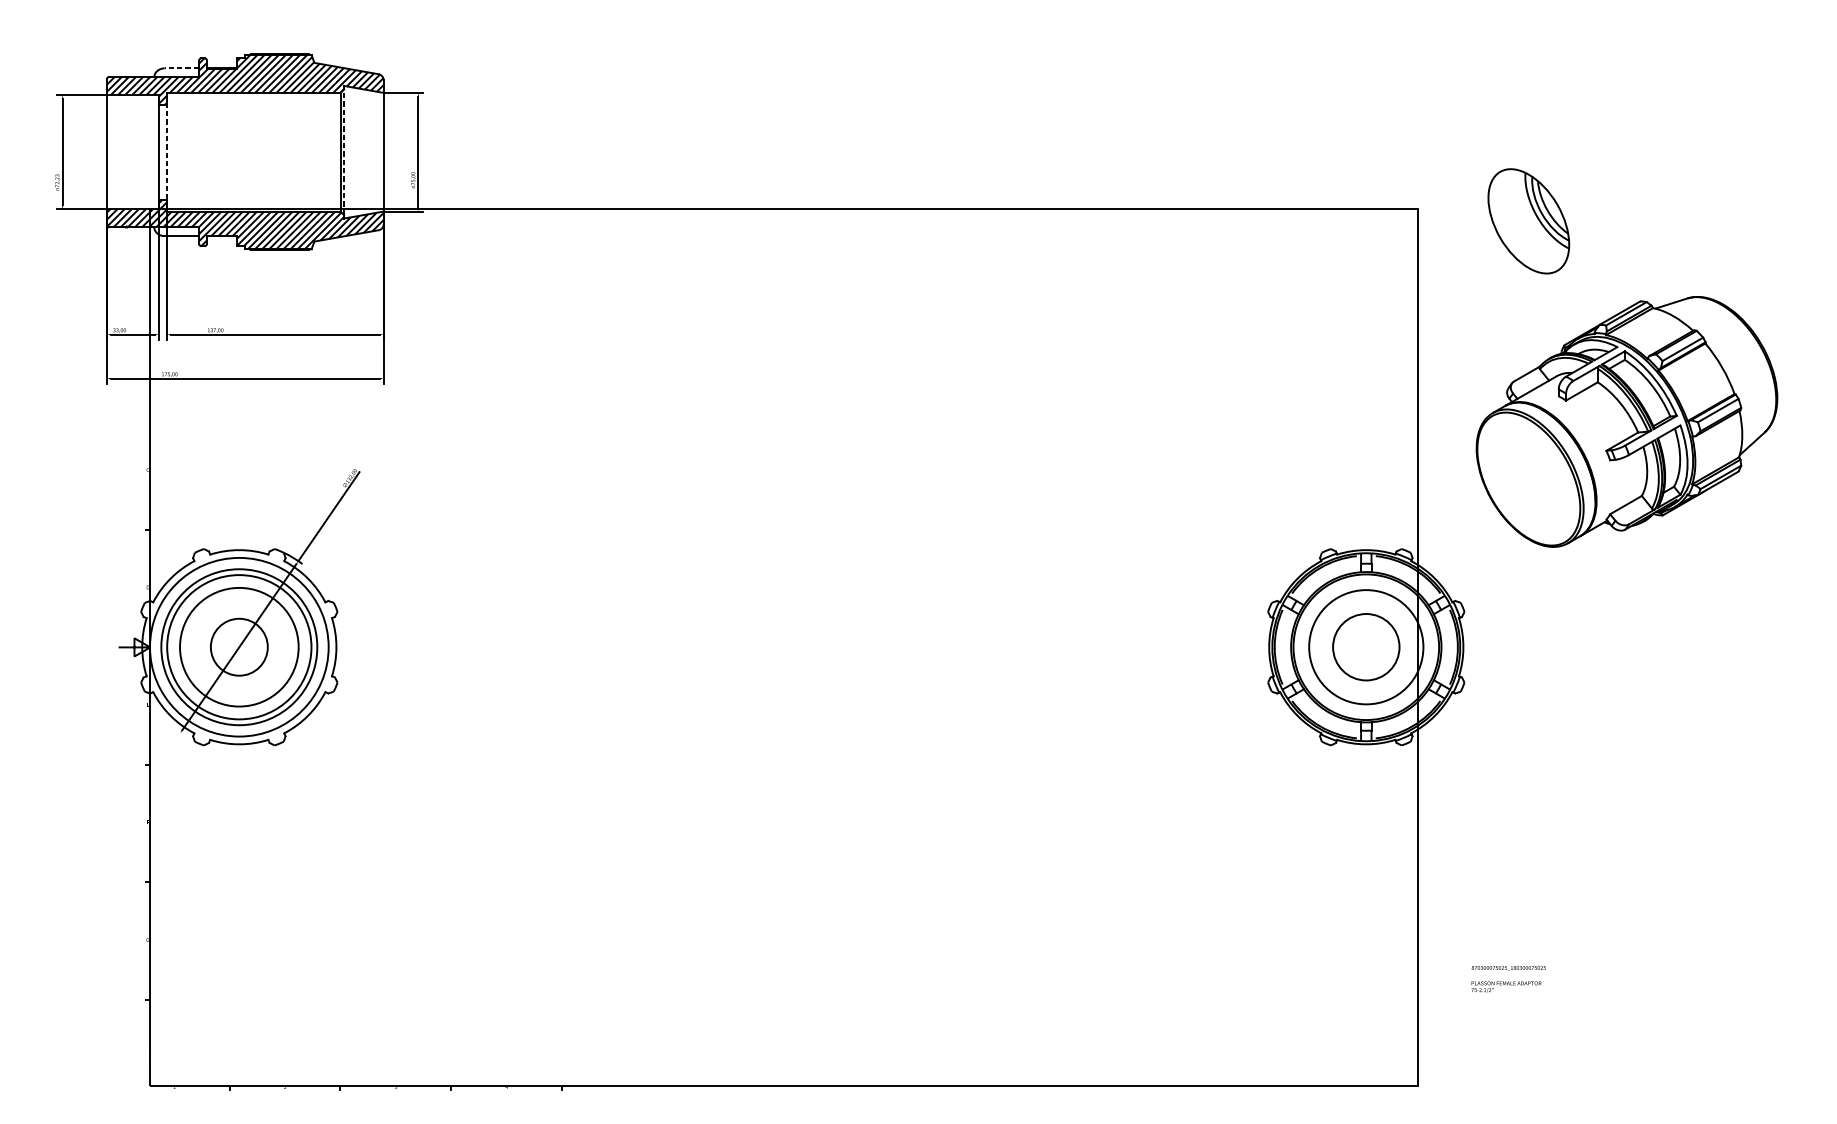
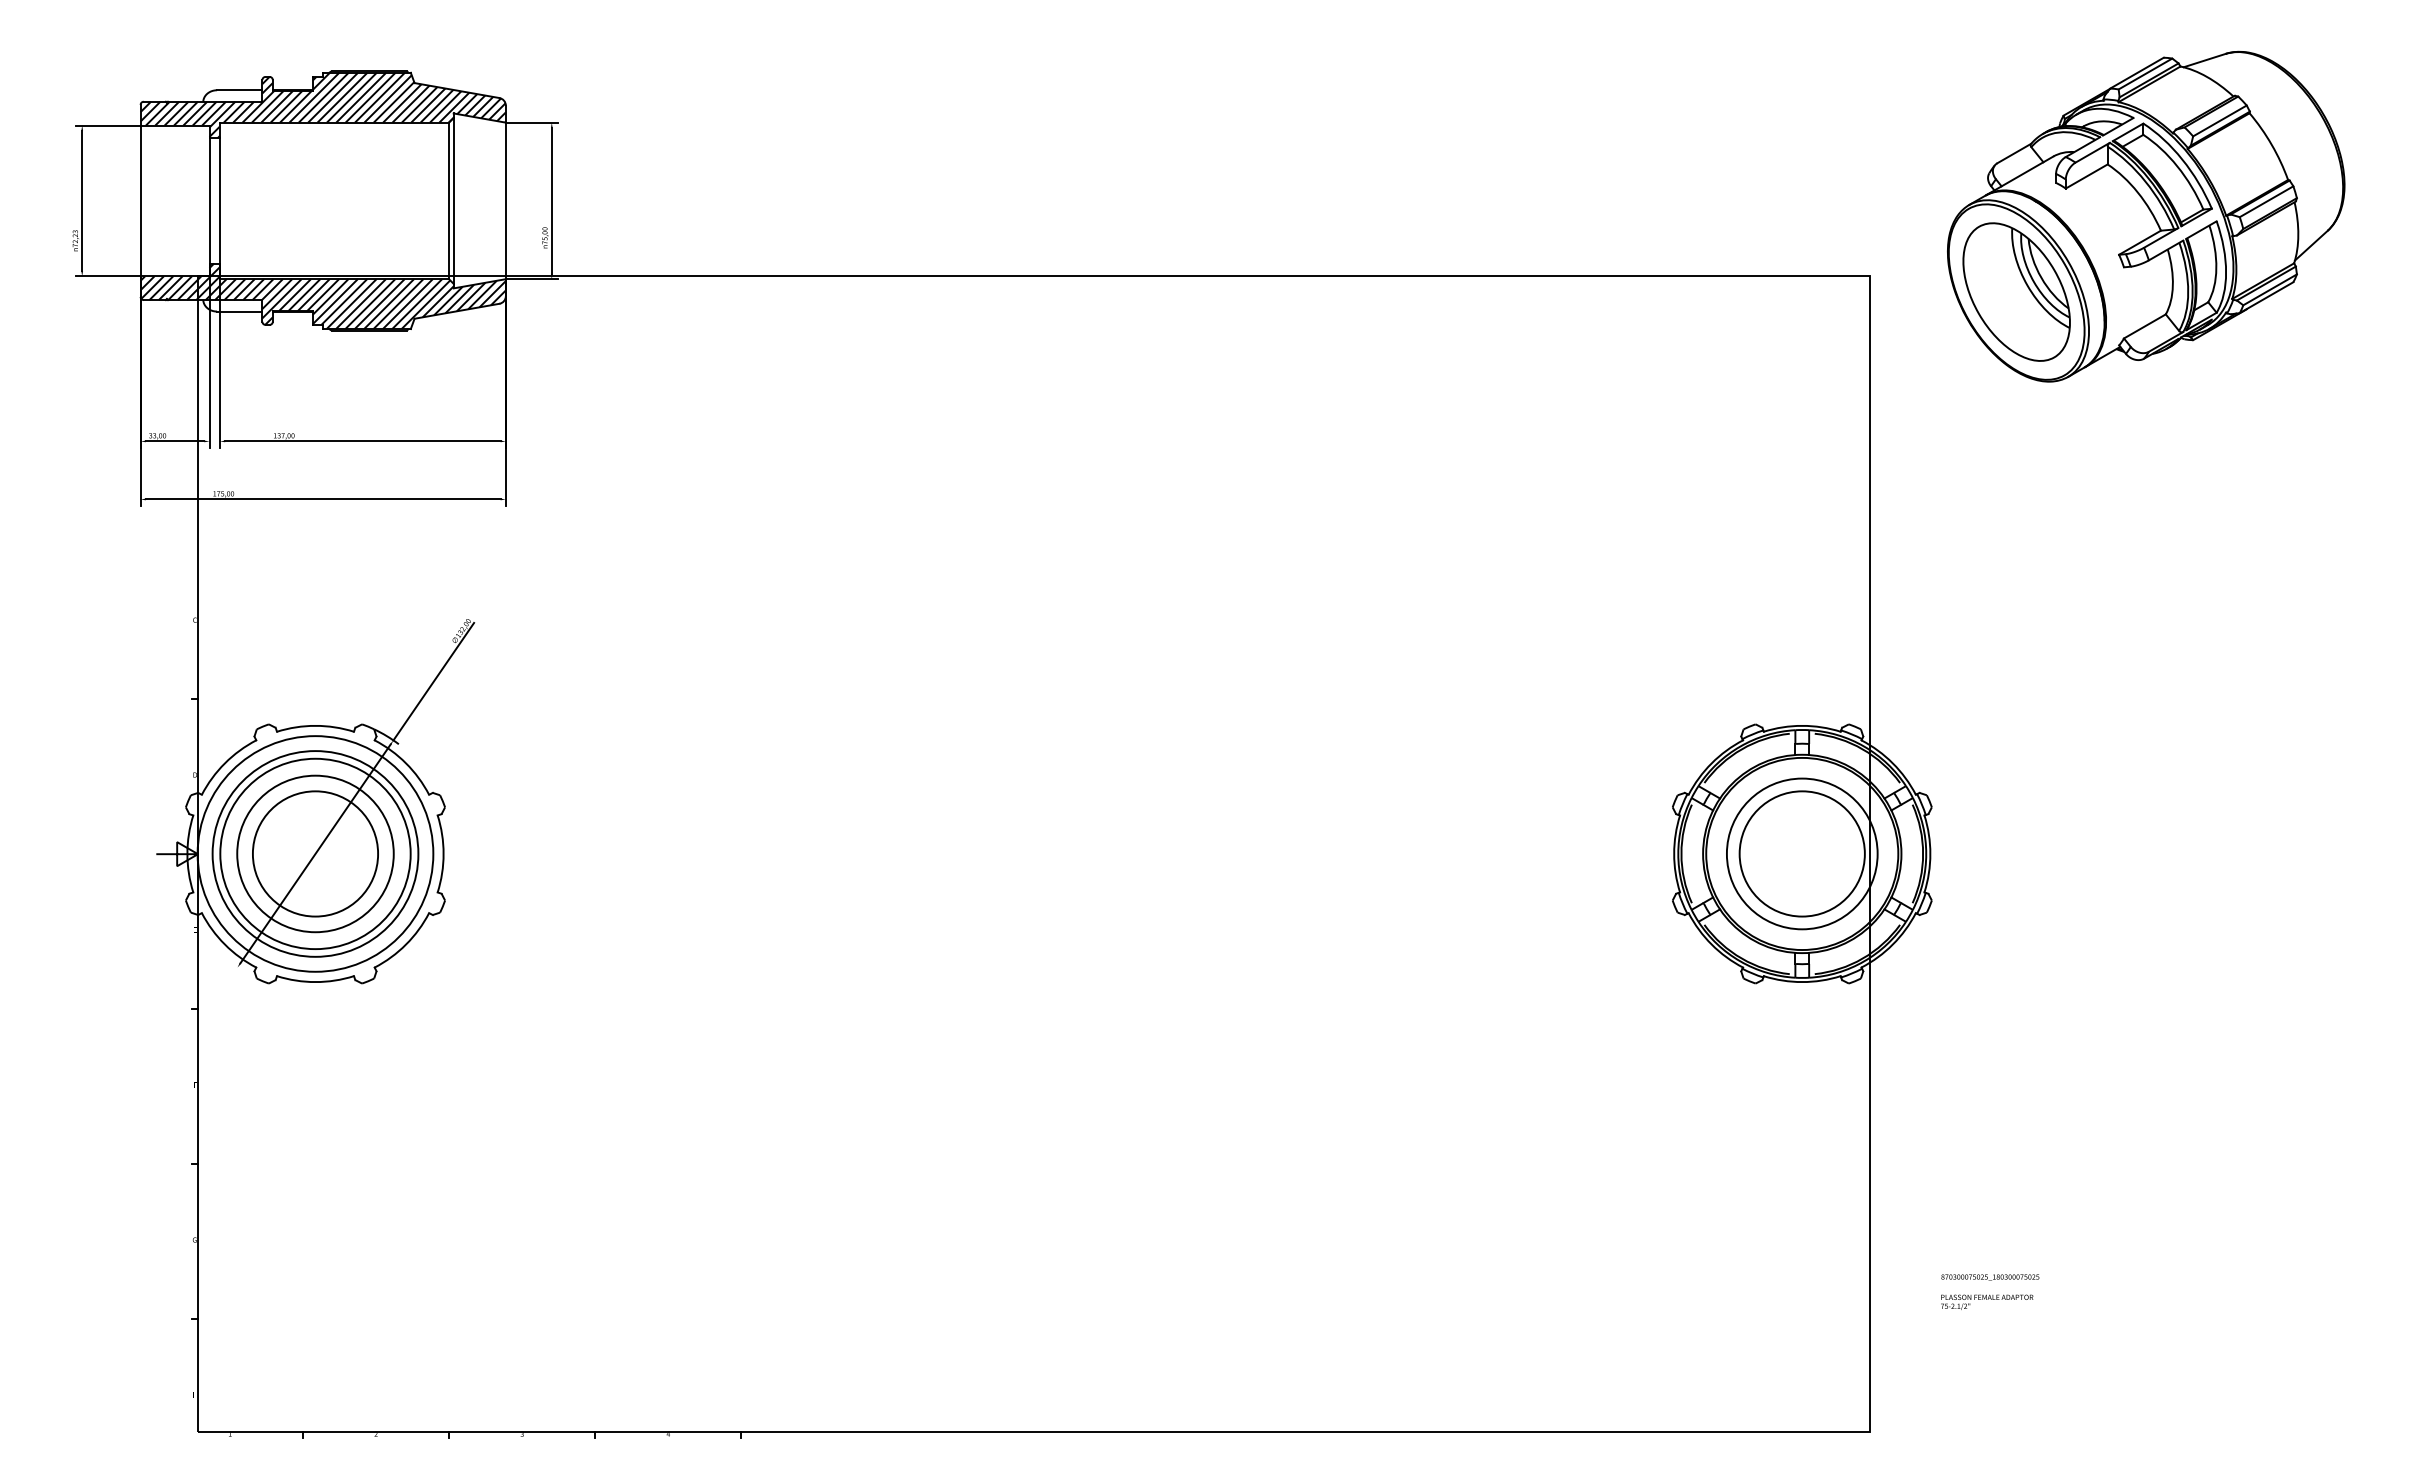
line: (181, 68) -> (239, 90), dashed -> solid
line: (166, 151) -> (219, 200), dashed -> solid
line: (343, 151) -> (453, 200), dashed -> solid
part: (1627, 421) -> (2146, 216), moved
circle: (239, 646) -> (315, 853), size x1.67
circle: (1365, 646) -> (1801, 853), size x1.43

